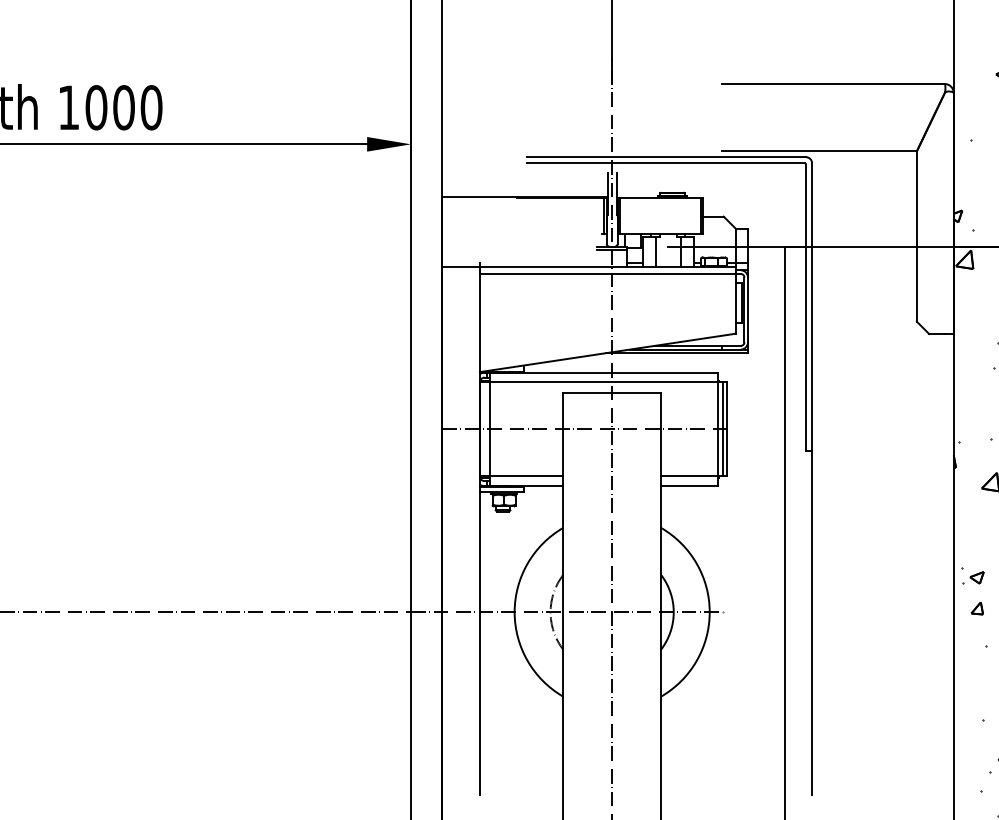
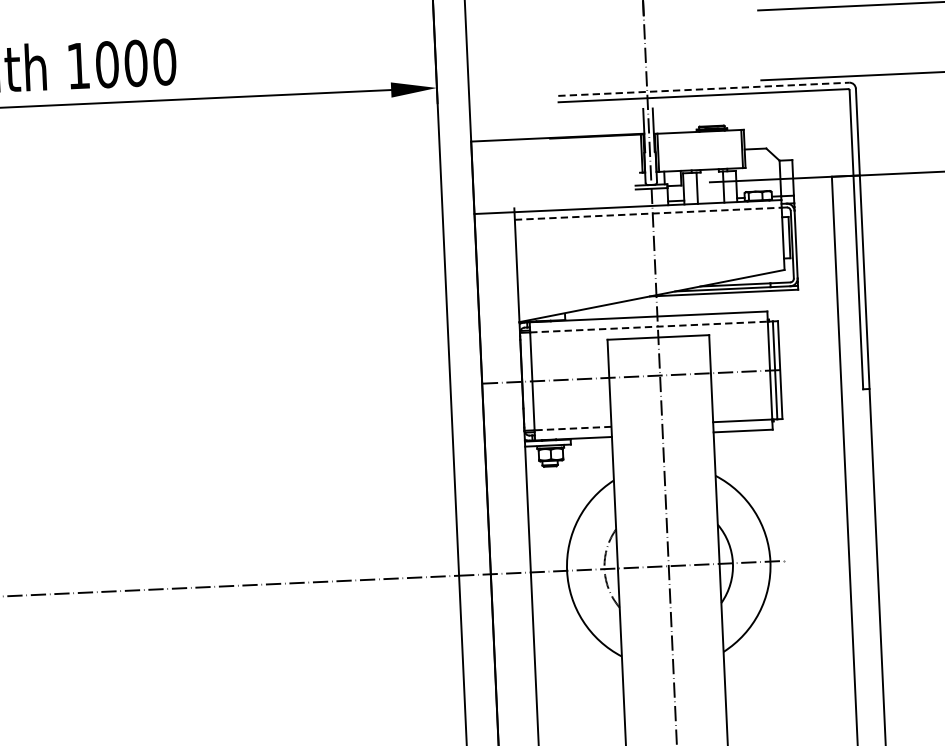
line: (666, 157) -> (703, 89), solid -> dashed
line: (608, 273) -> (648, 213), solid -> dashed
line: (603, 382) -> (648, 327), solid -> dashed
line: (526, 476) -> (573, 428), solid -> dashed

